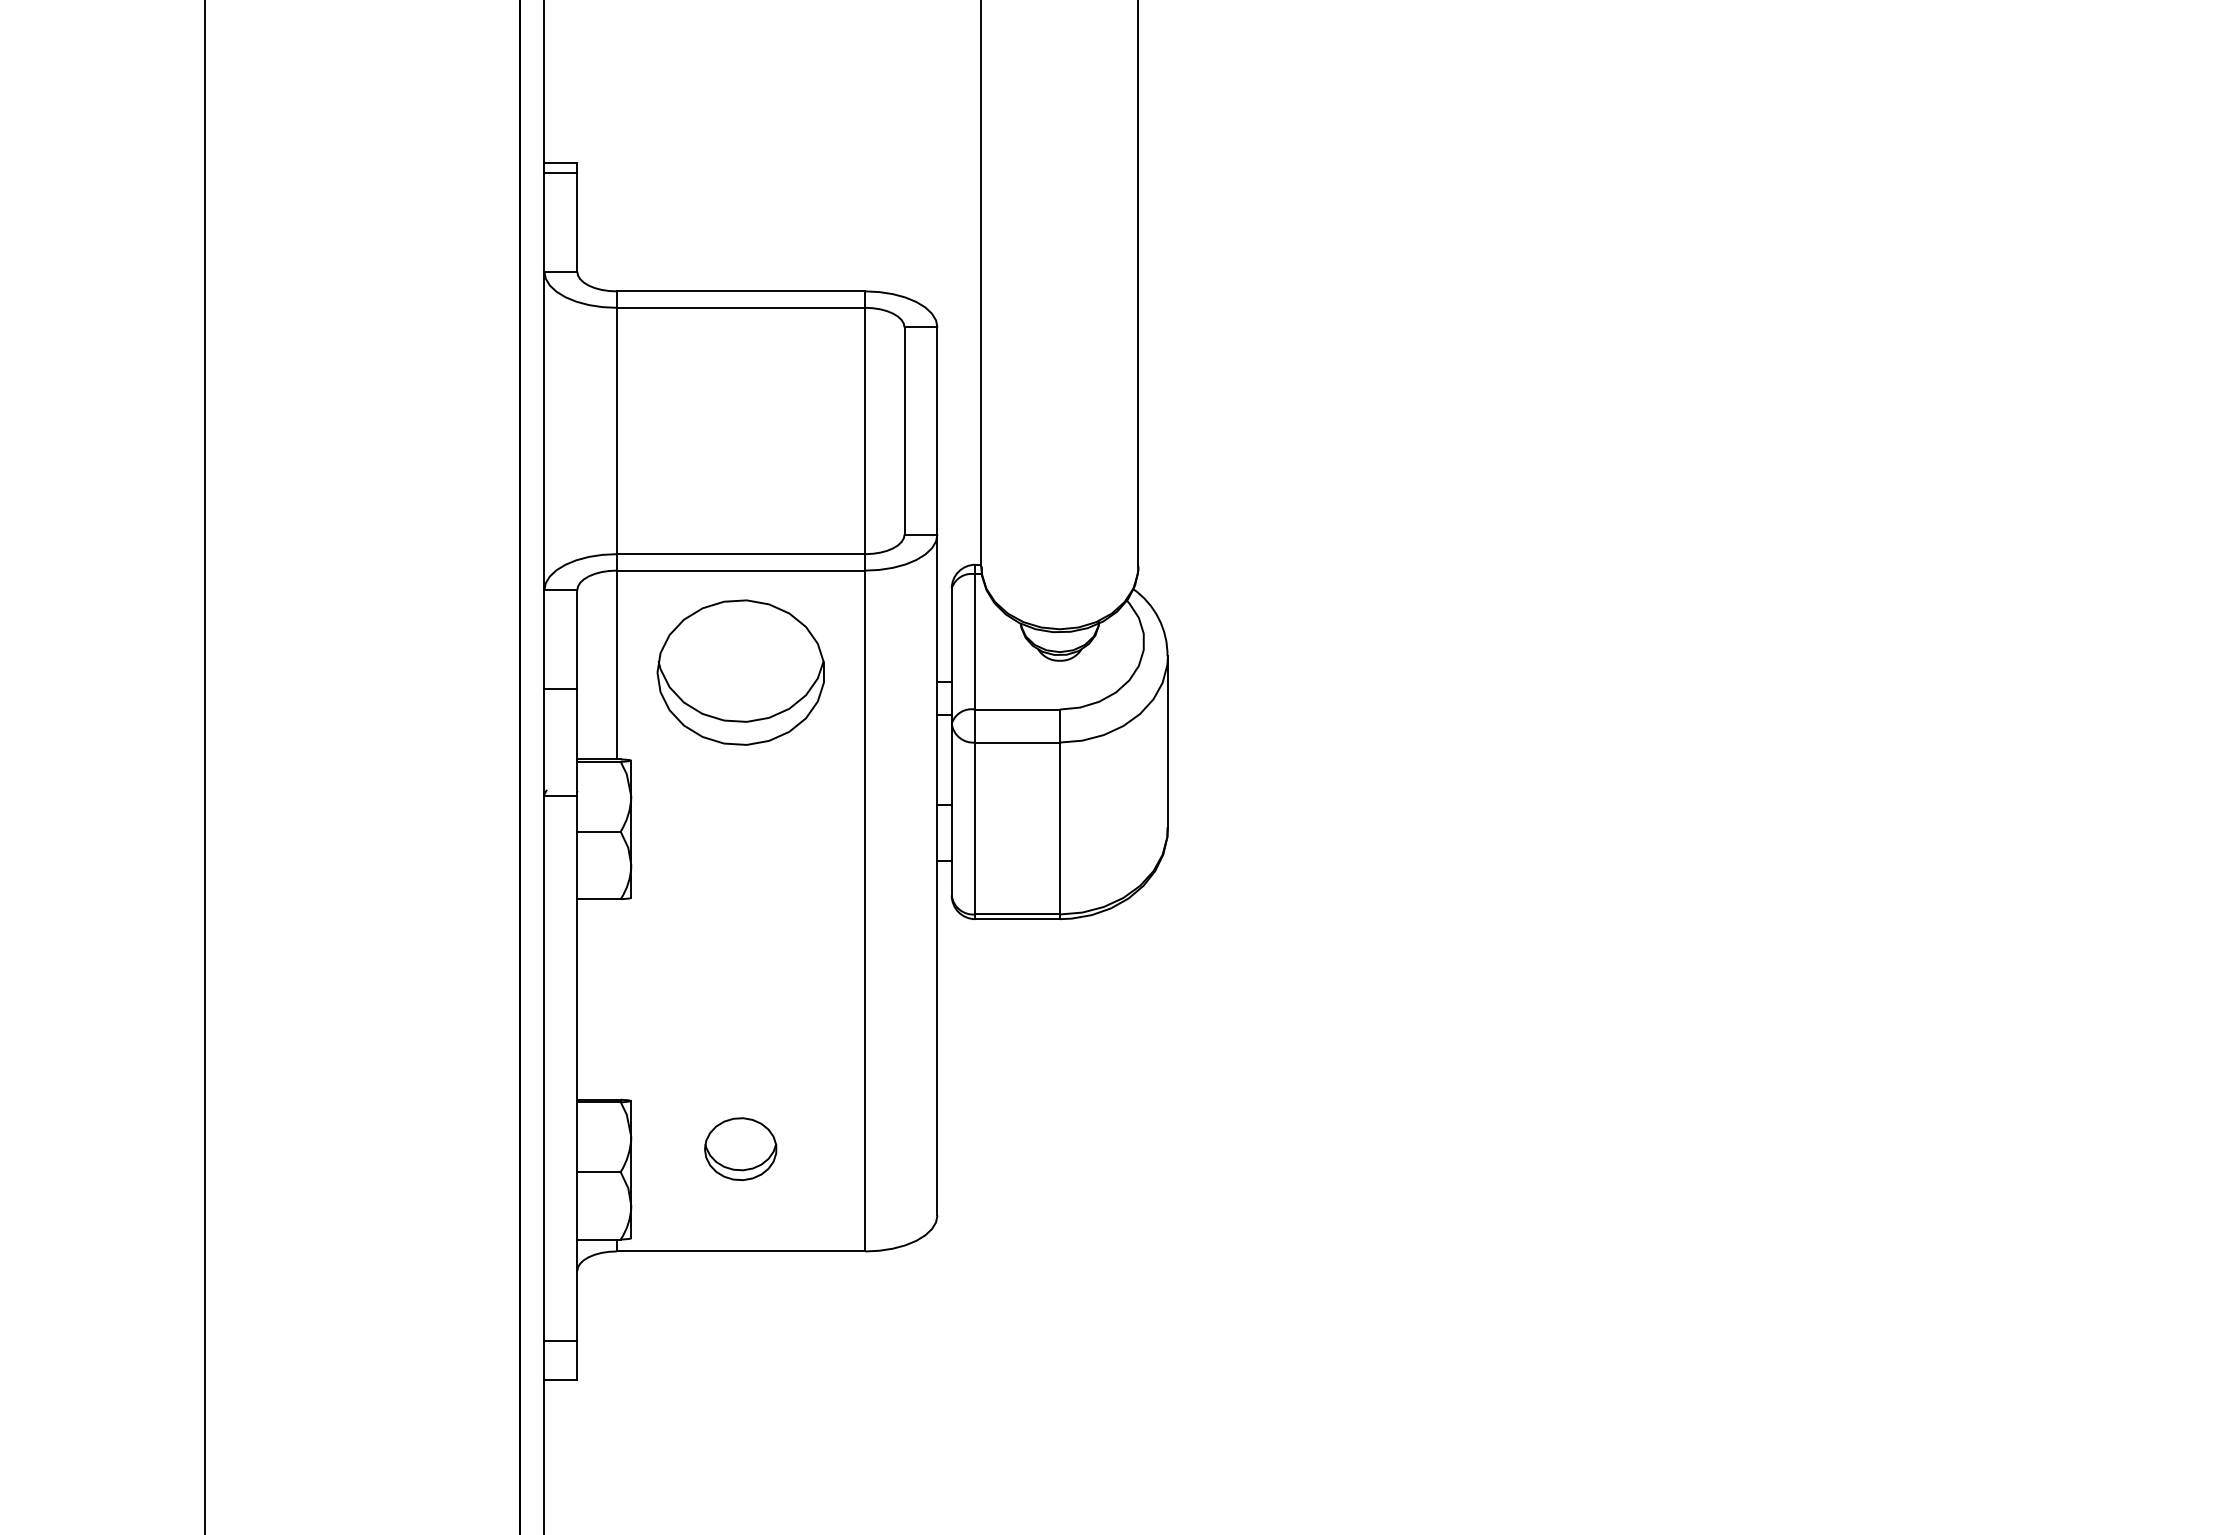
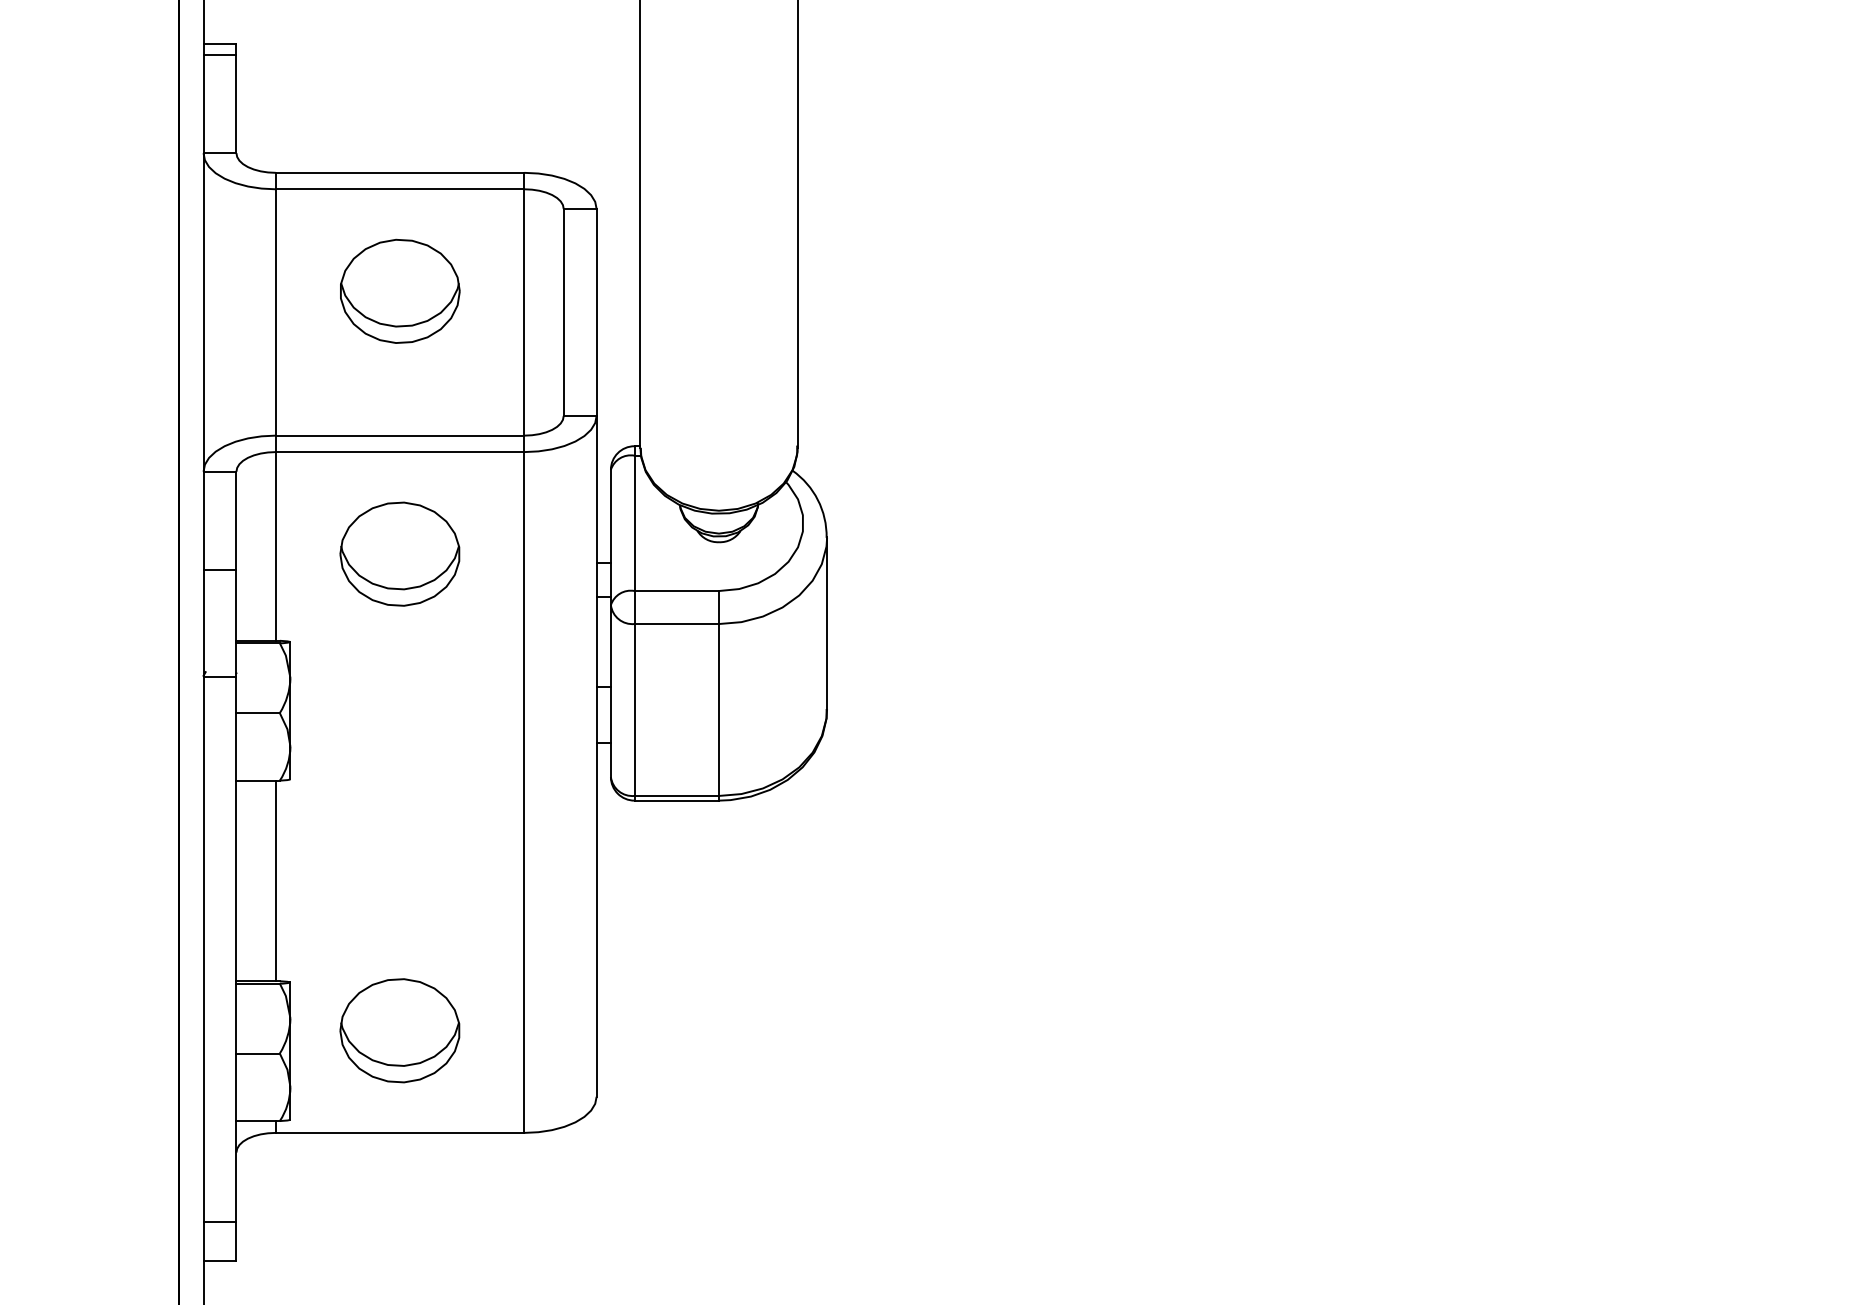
part: (740, 409) -> (399, 290), added
part: (740, 672) -> (399, 553), size x0.71
line: (616, 999) -> (275, 880), added
part: (740, 1148) -> (399, 1029), size x1.67

